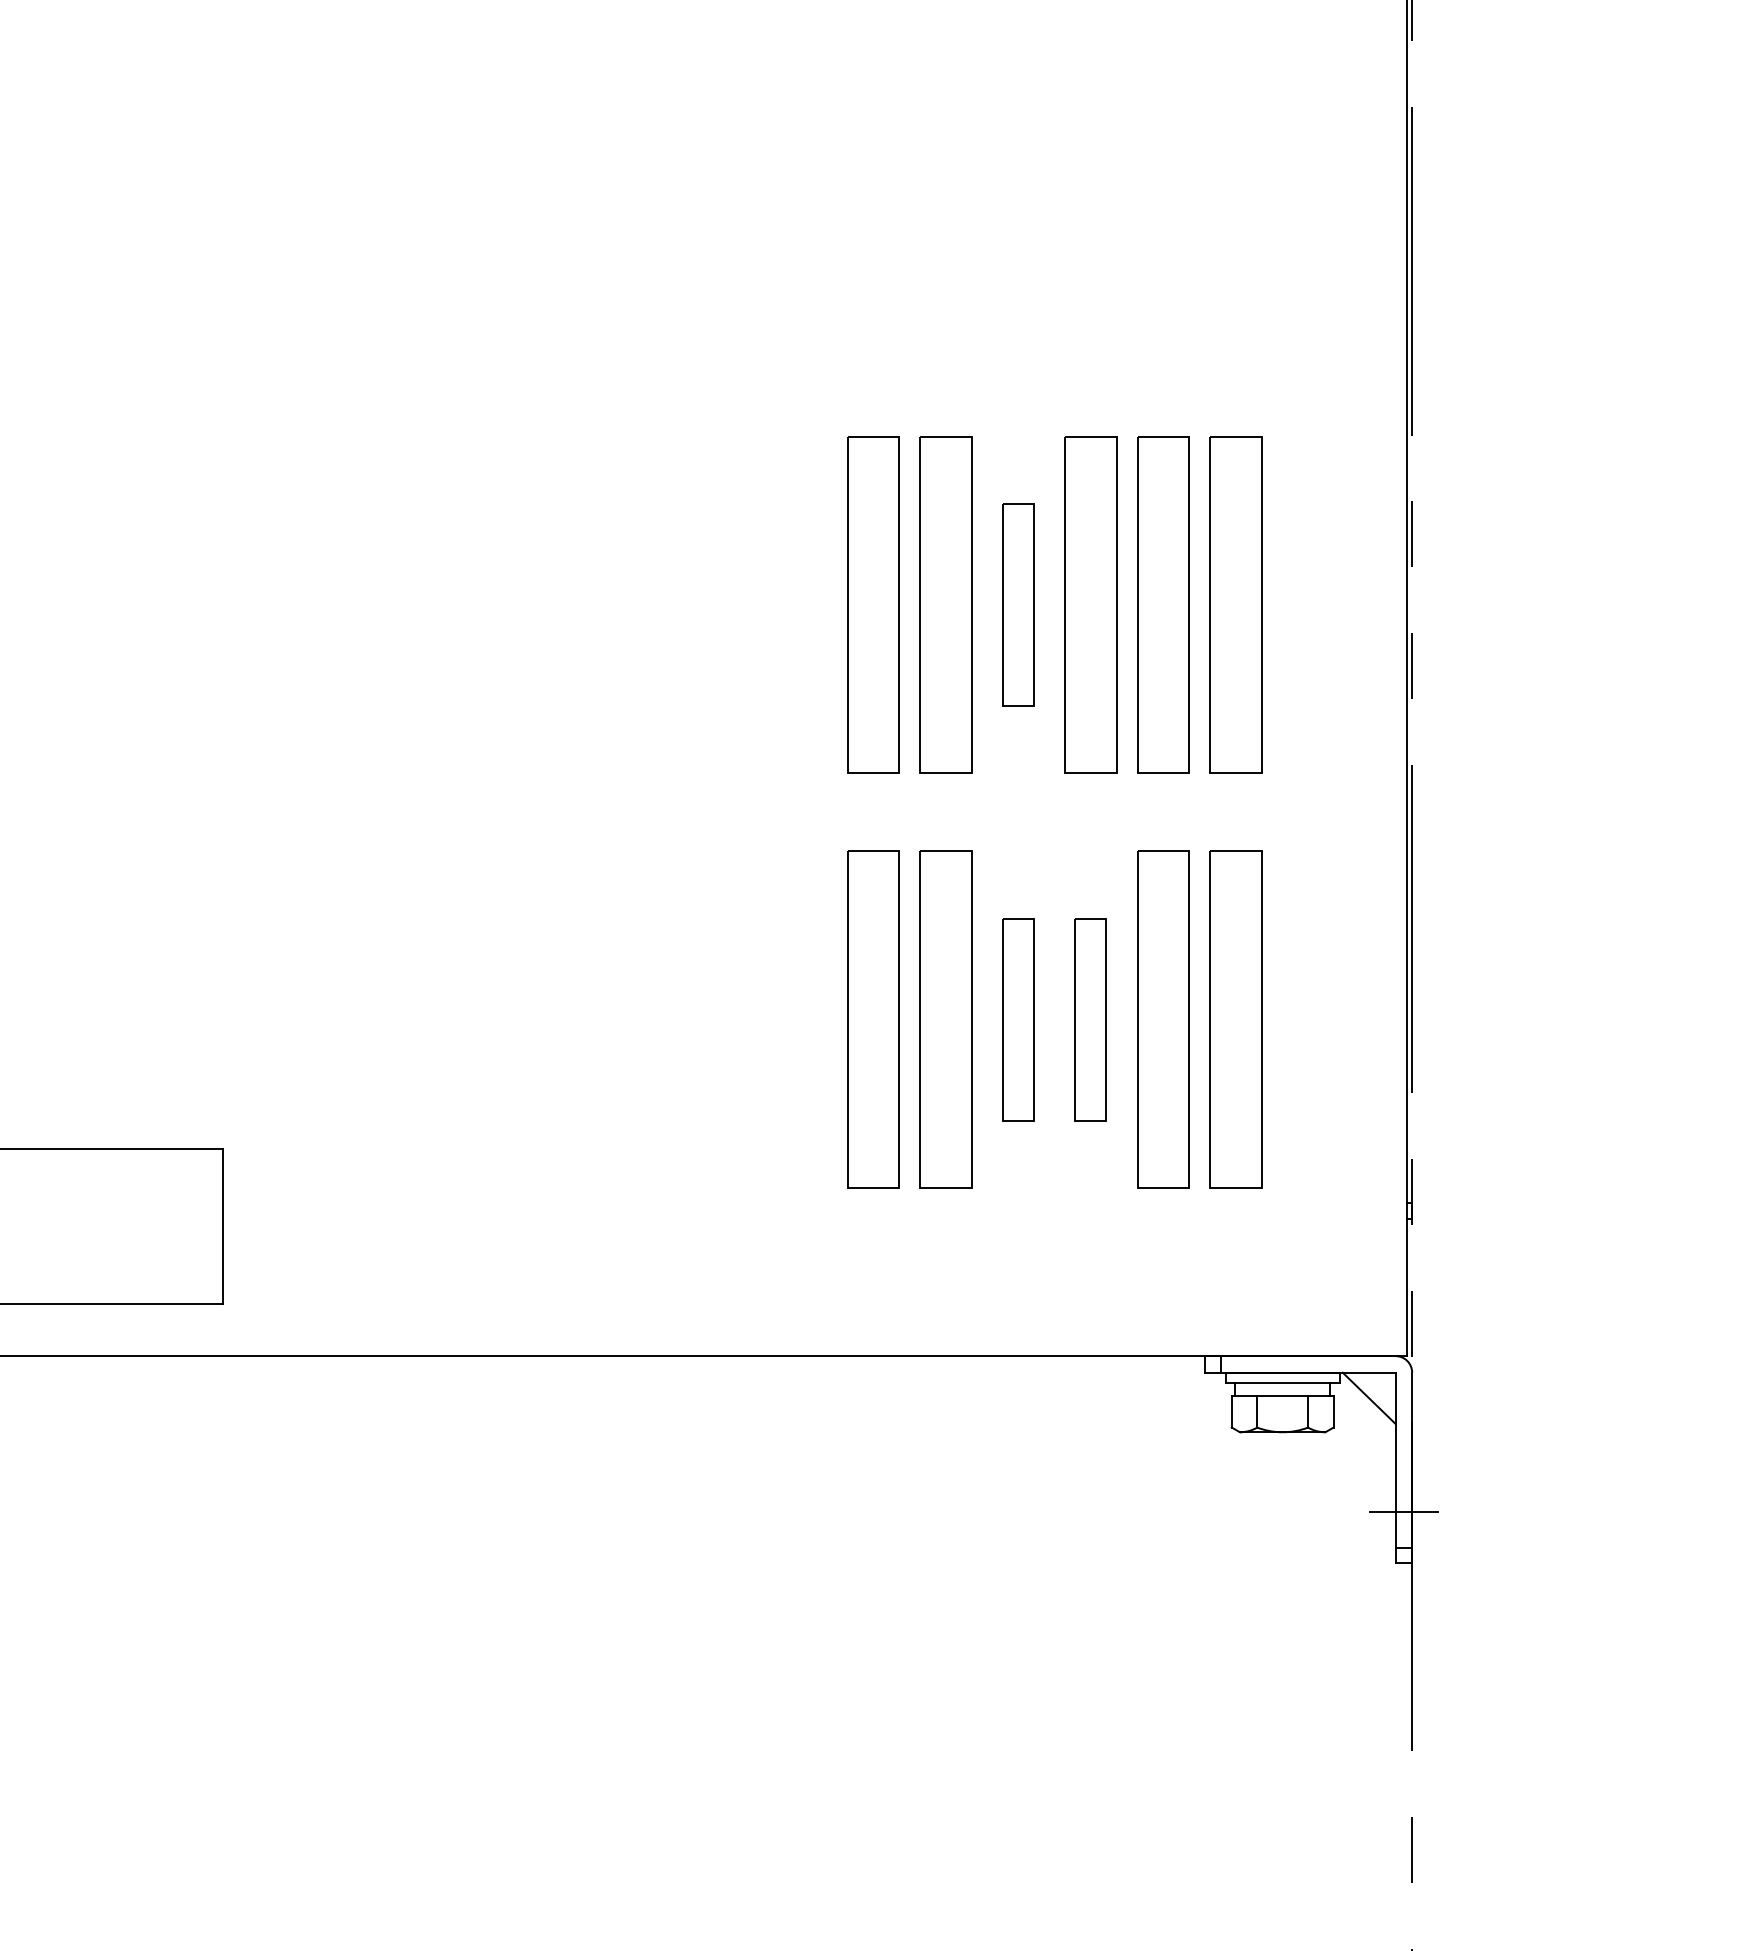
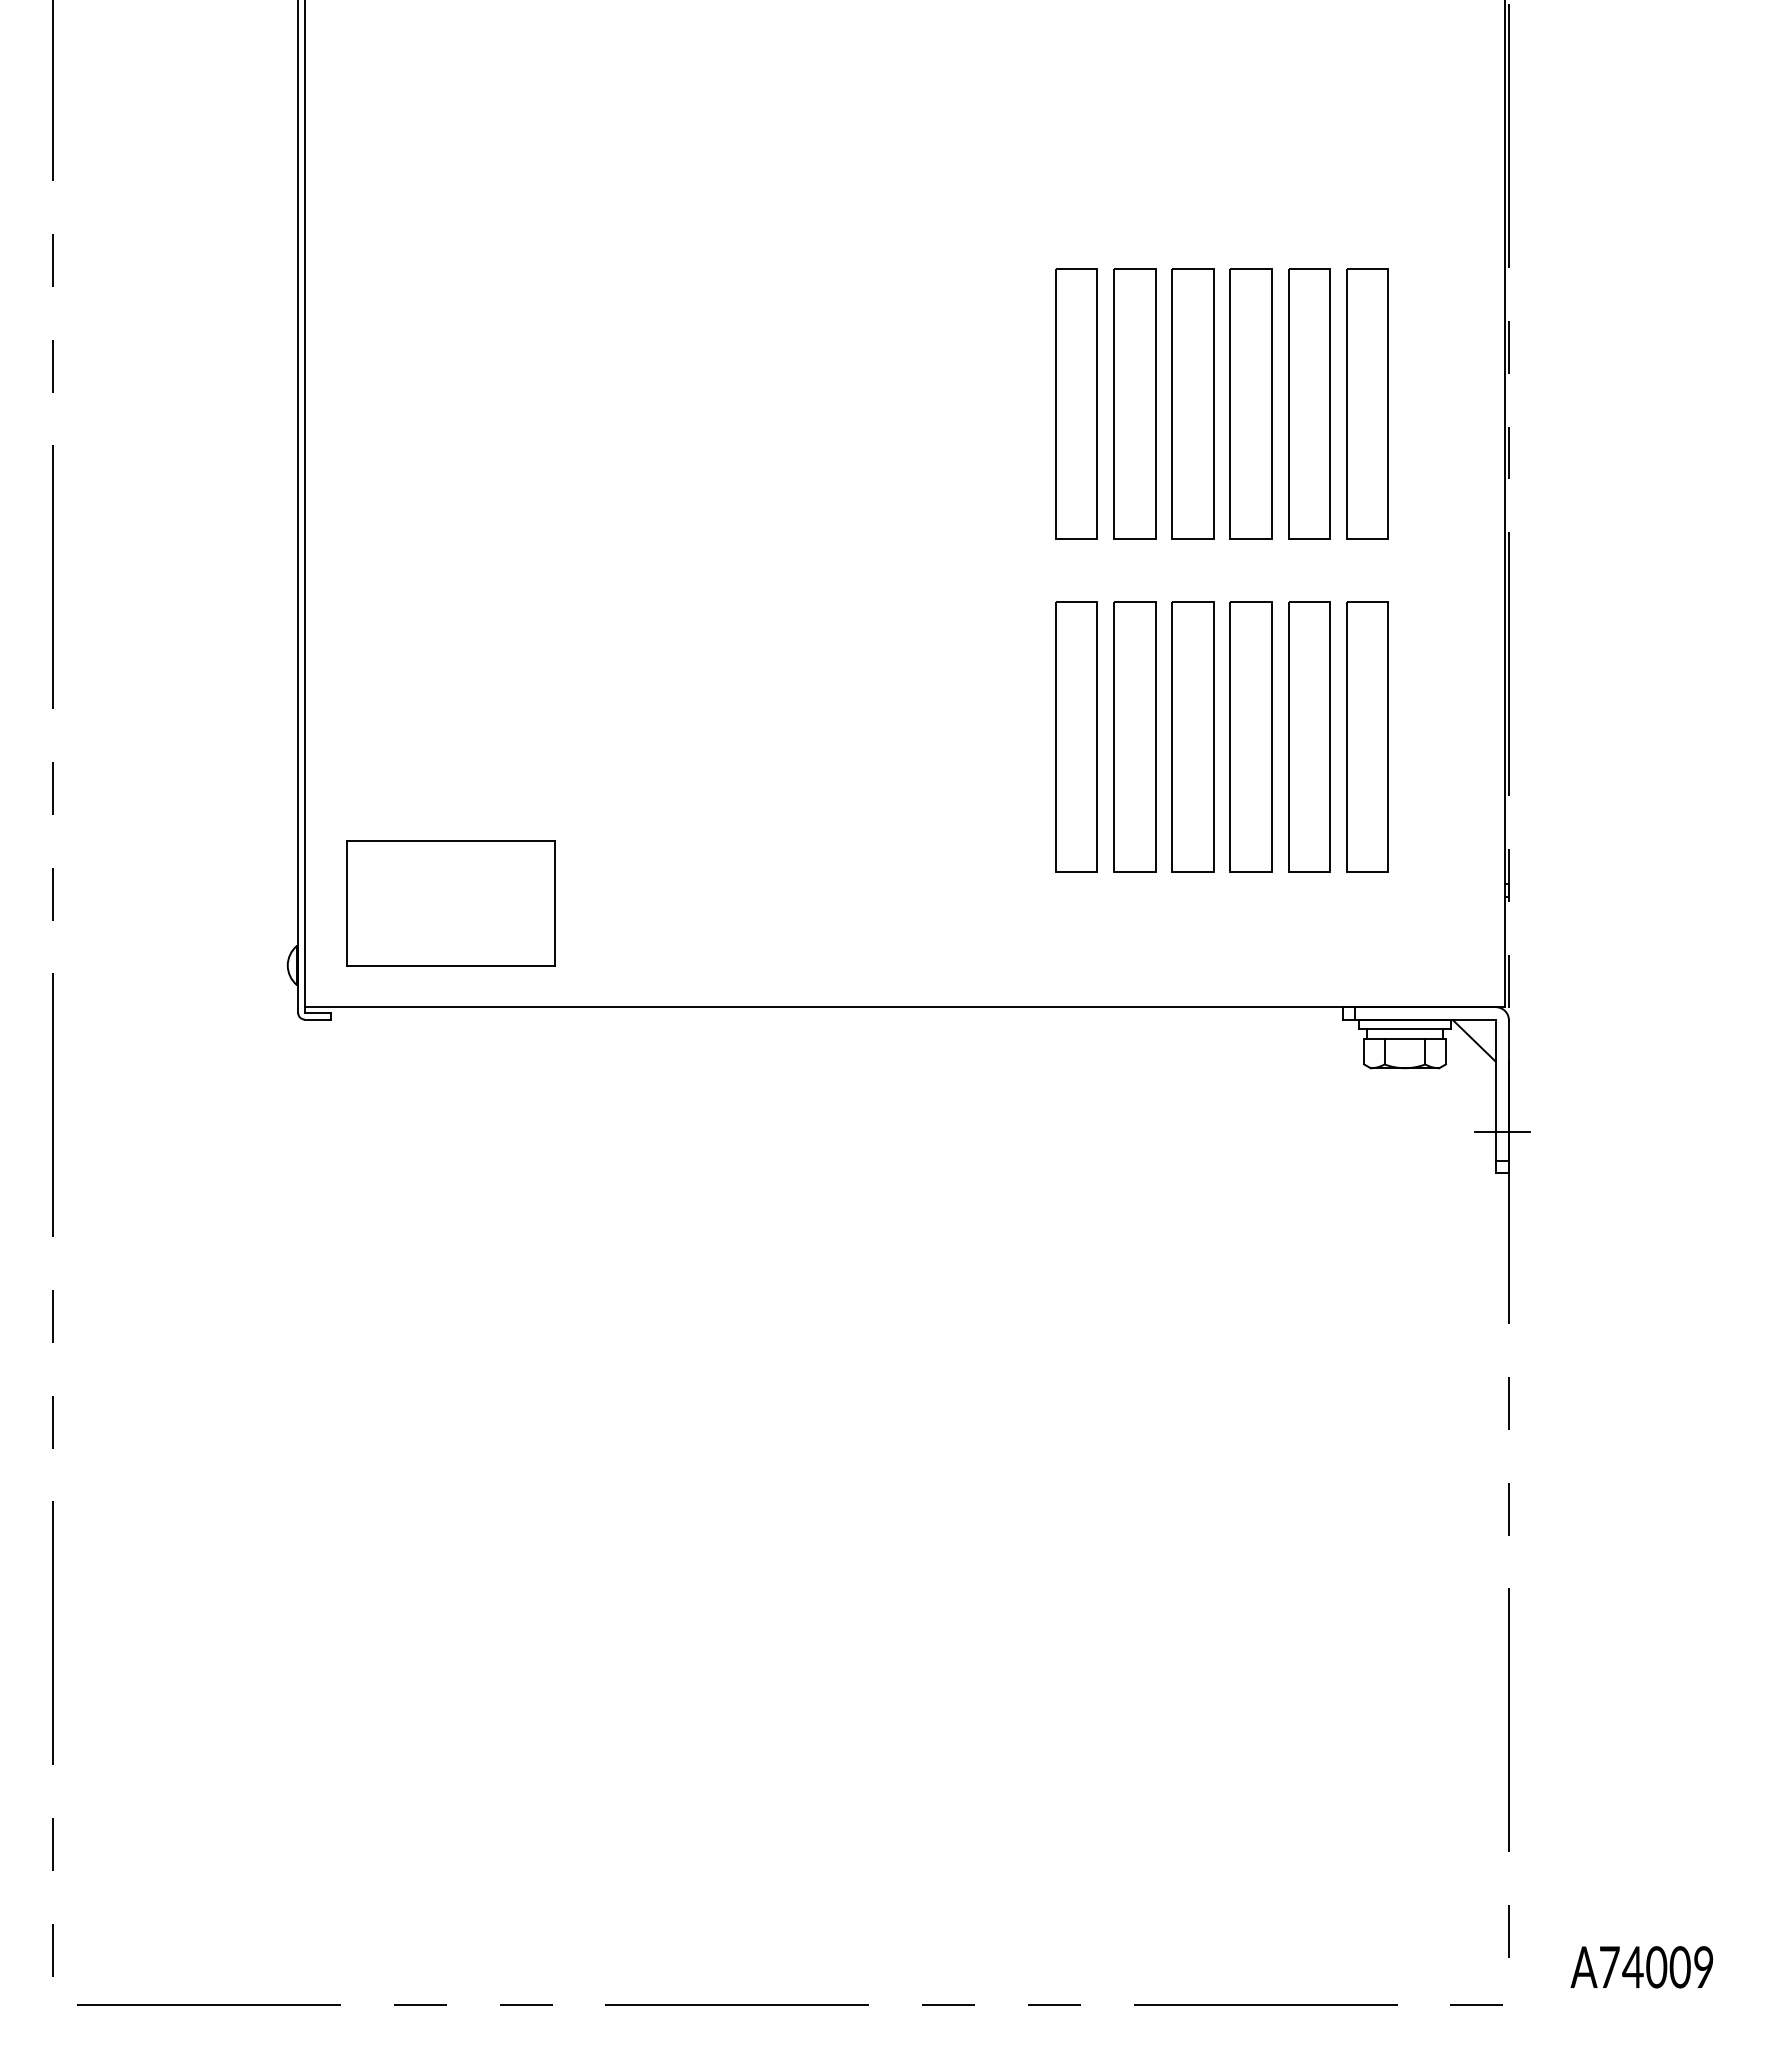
part: (1017, 604) -> (1192, 403), size x1.67
part: (1017, 1019) -> (1192, 736), size x1.67
part: (1090, 1019) -> (1250, 736), size x1.67

